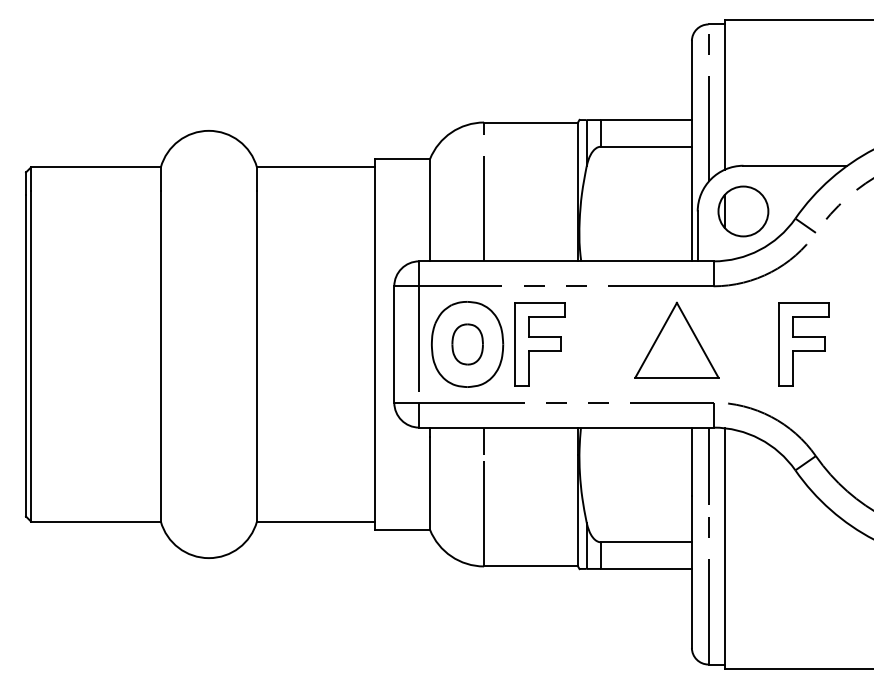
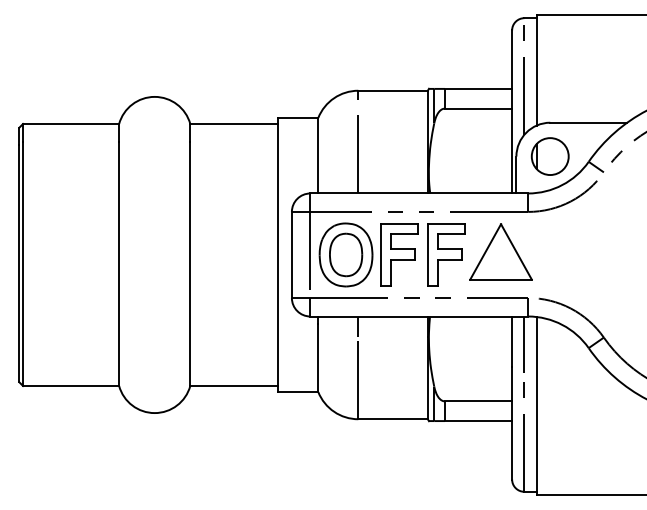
part: (468, 343) -> (346, 254), size x1.43
part: (804, 343) -> (446, 254), moved

